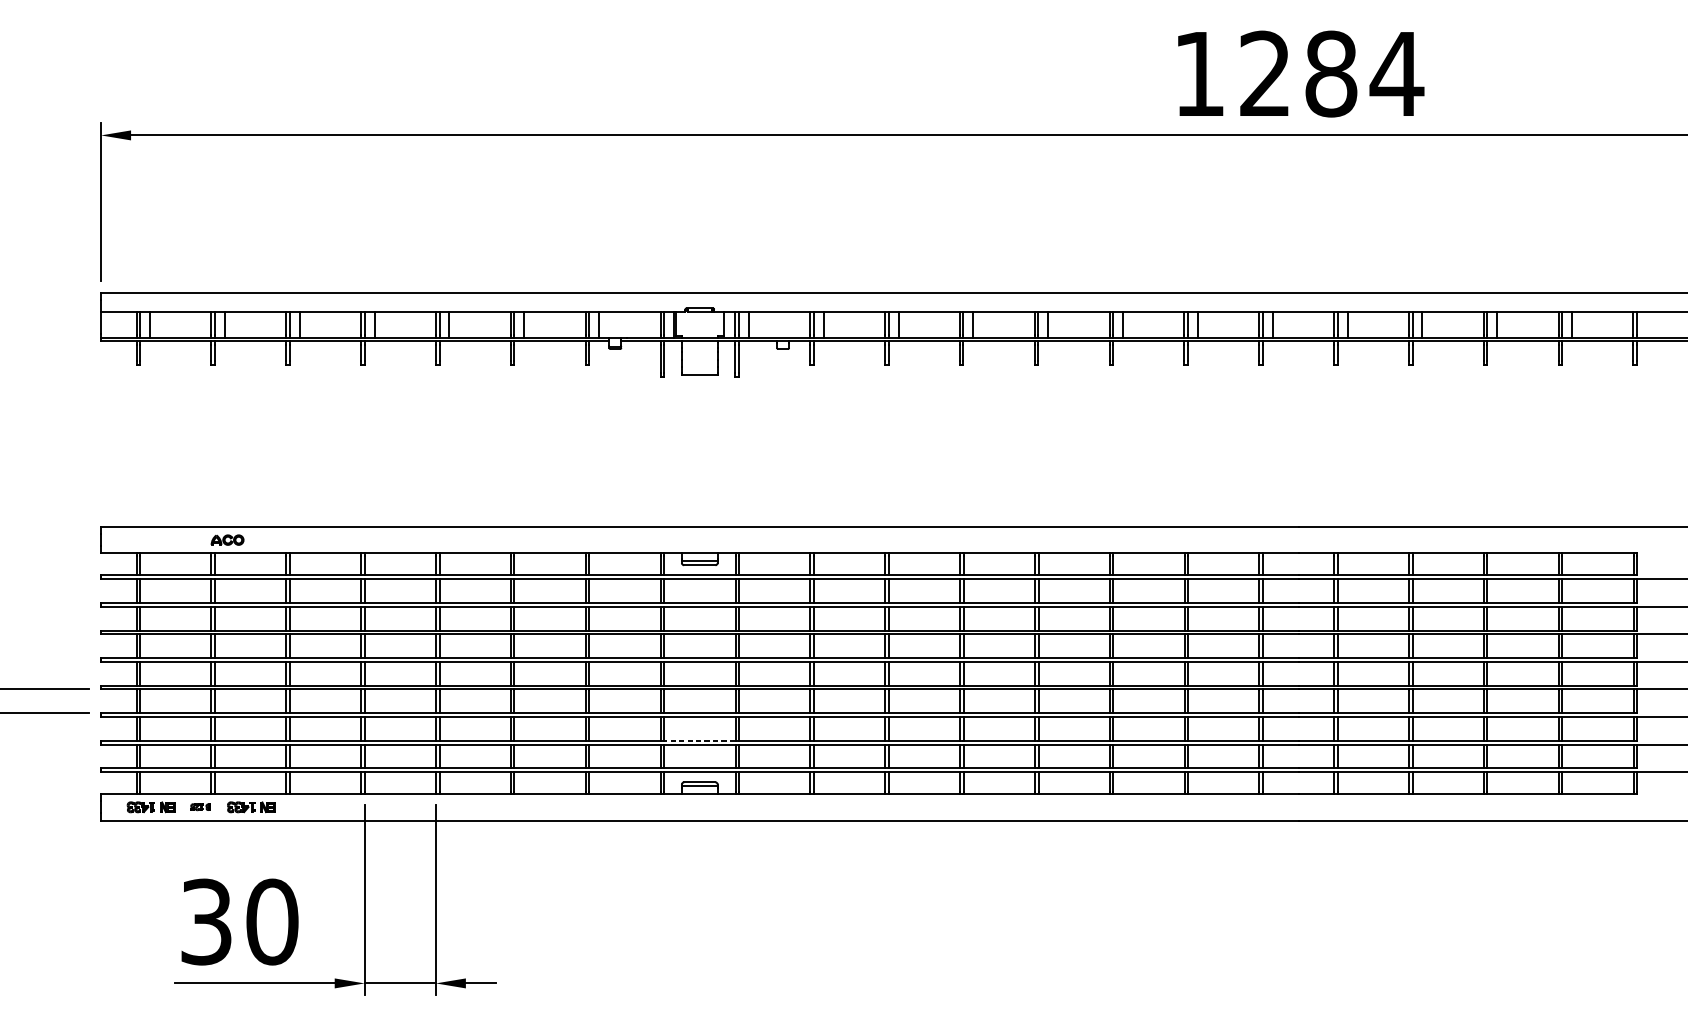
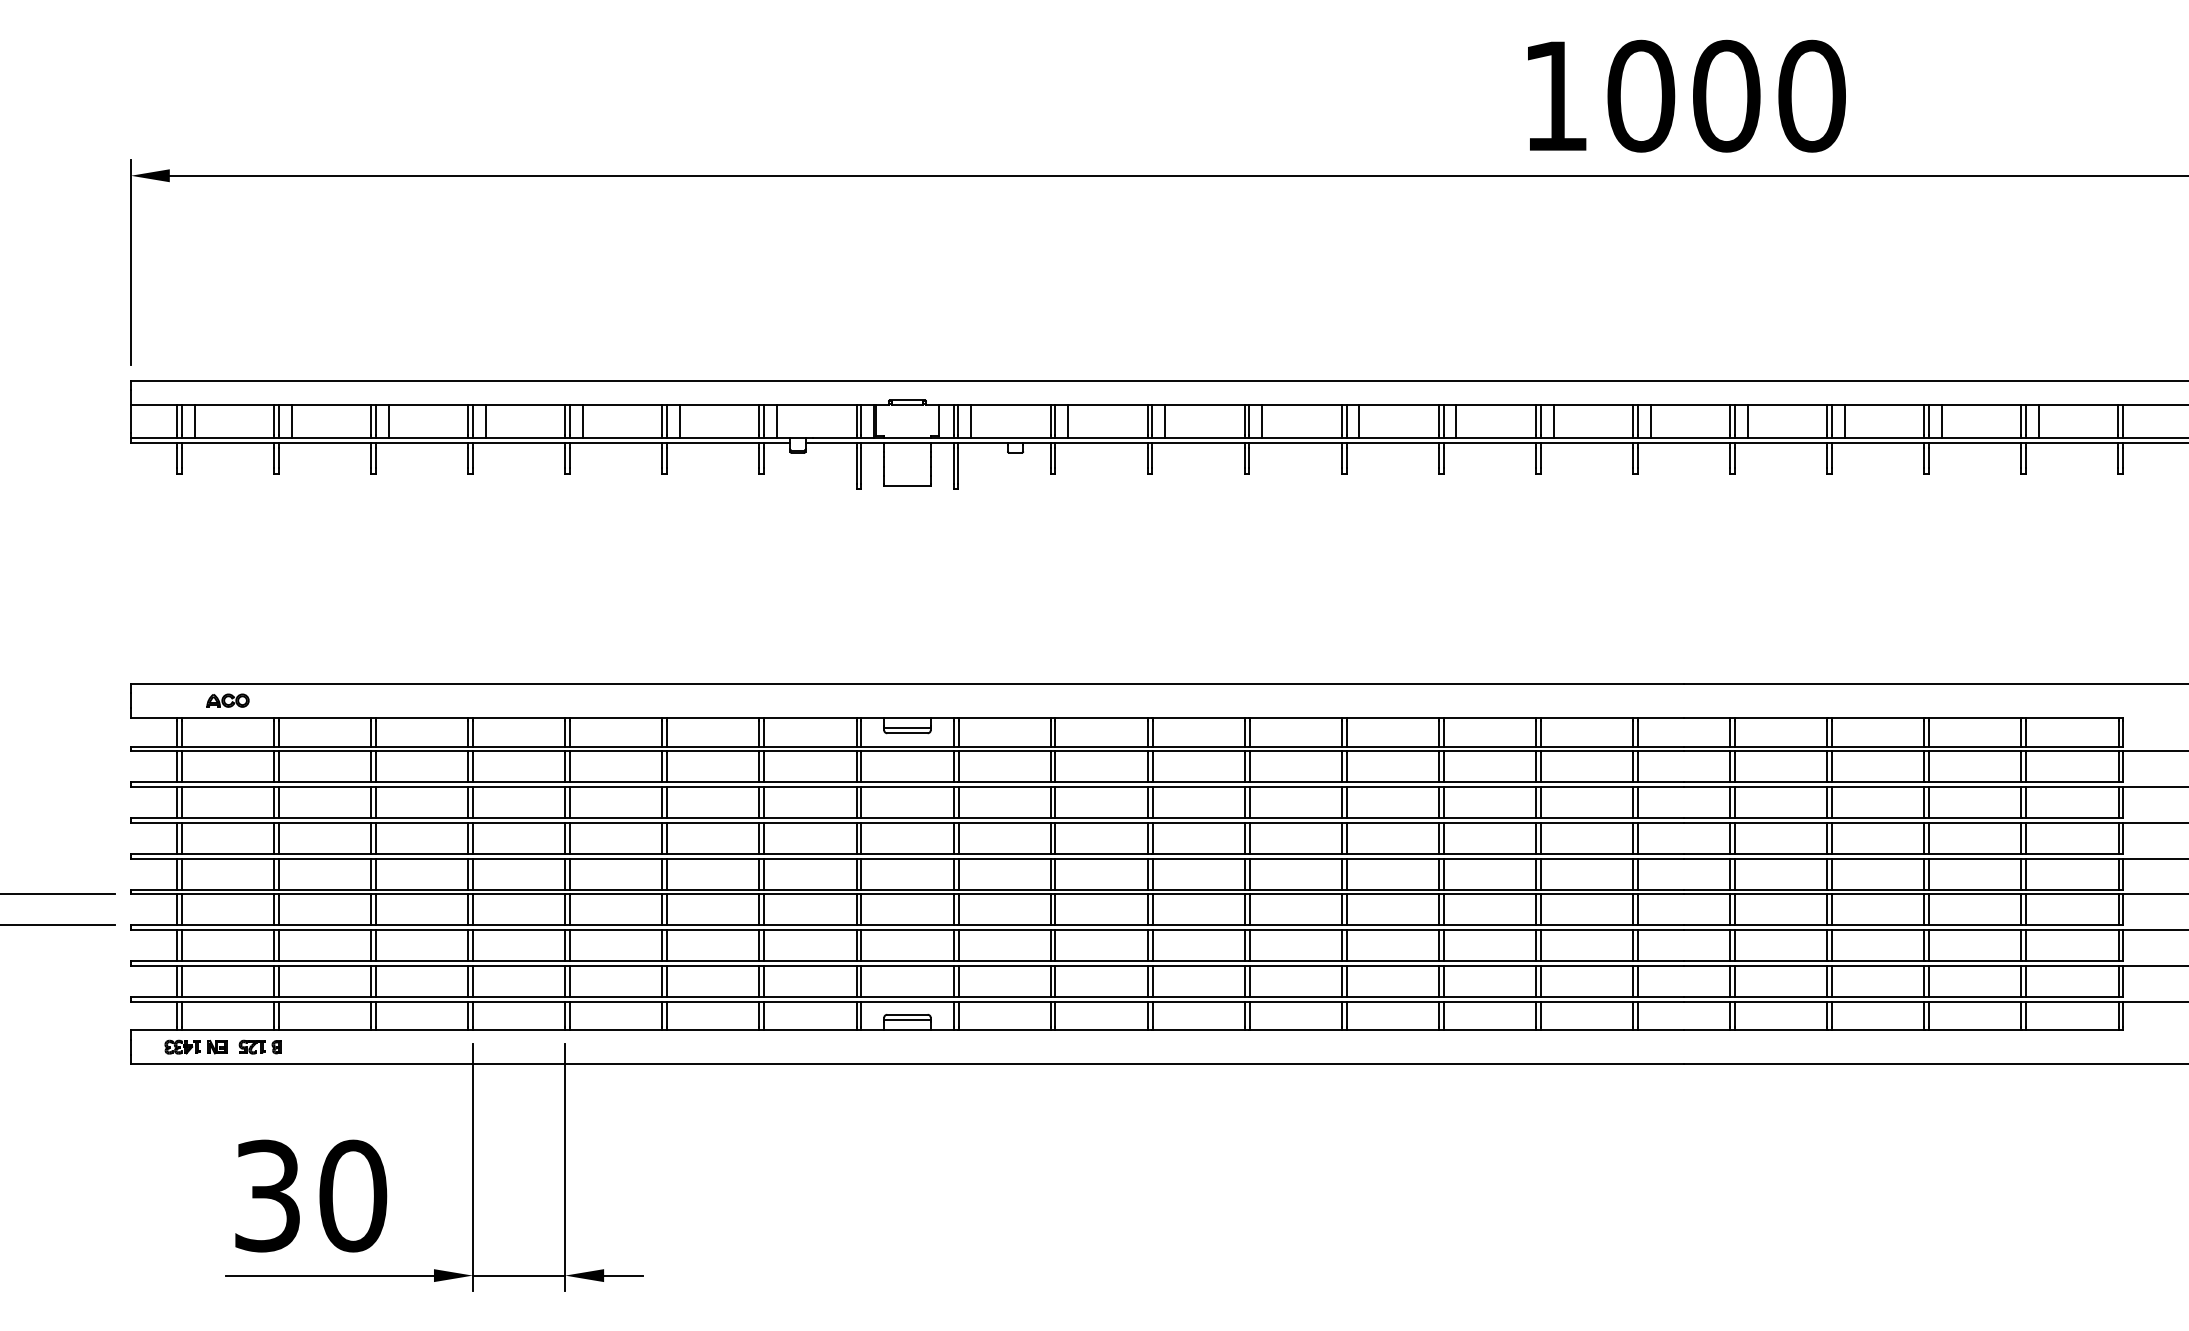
text: (1332, 73) -> (1727, 95), 1284 -> 1000
part: (227, 539) -> (227, 700), moved
line: (699, 741) -> (906, 961), dashed -> solid
part: (200, 806) -> (259, 1046), size x1.67
part: (251, 806) -> (325, 1046), removed

